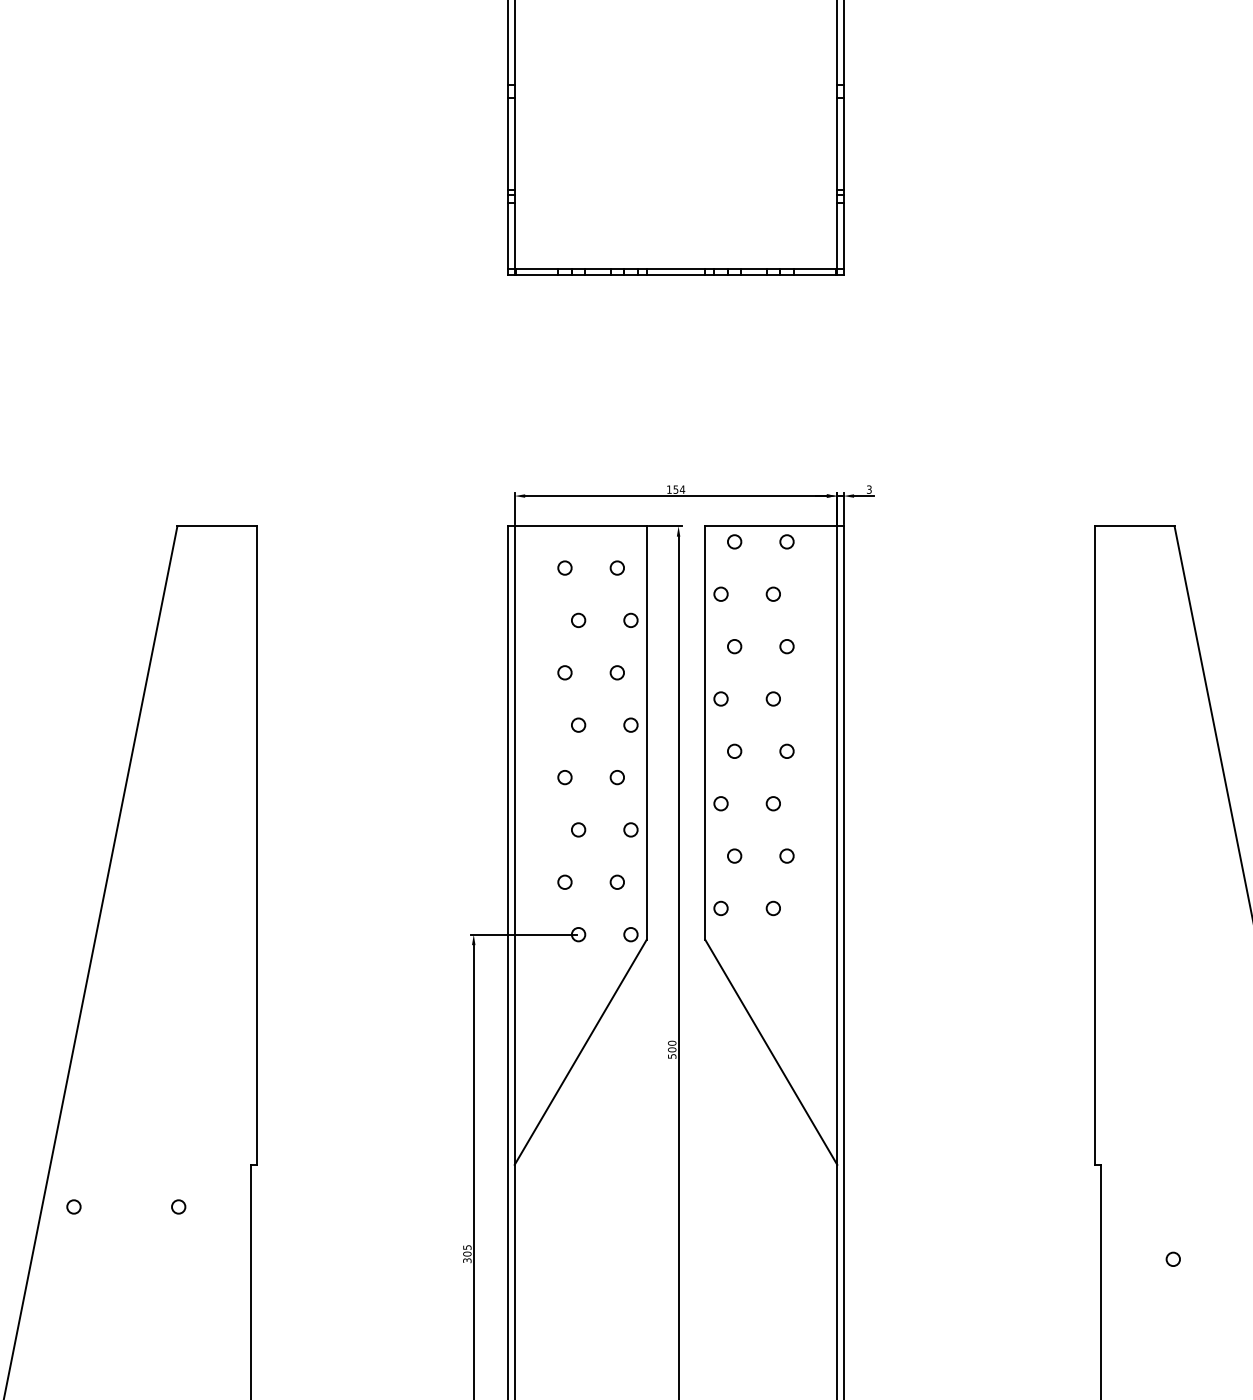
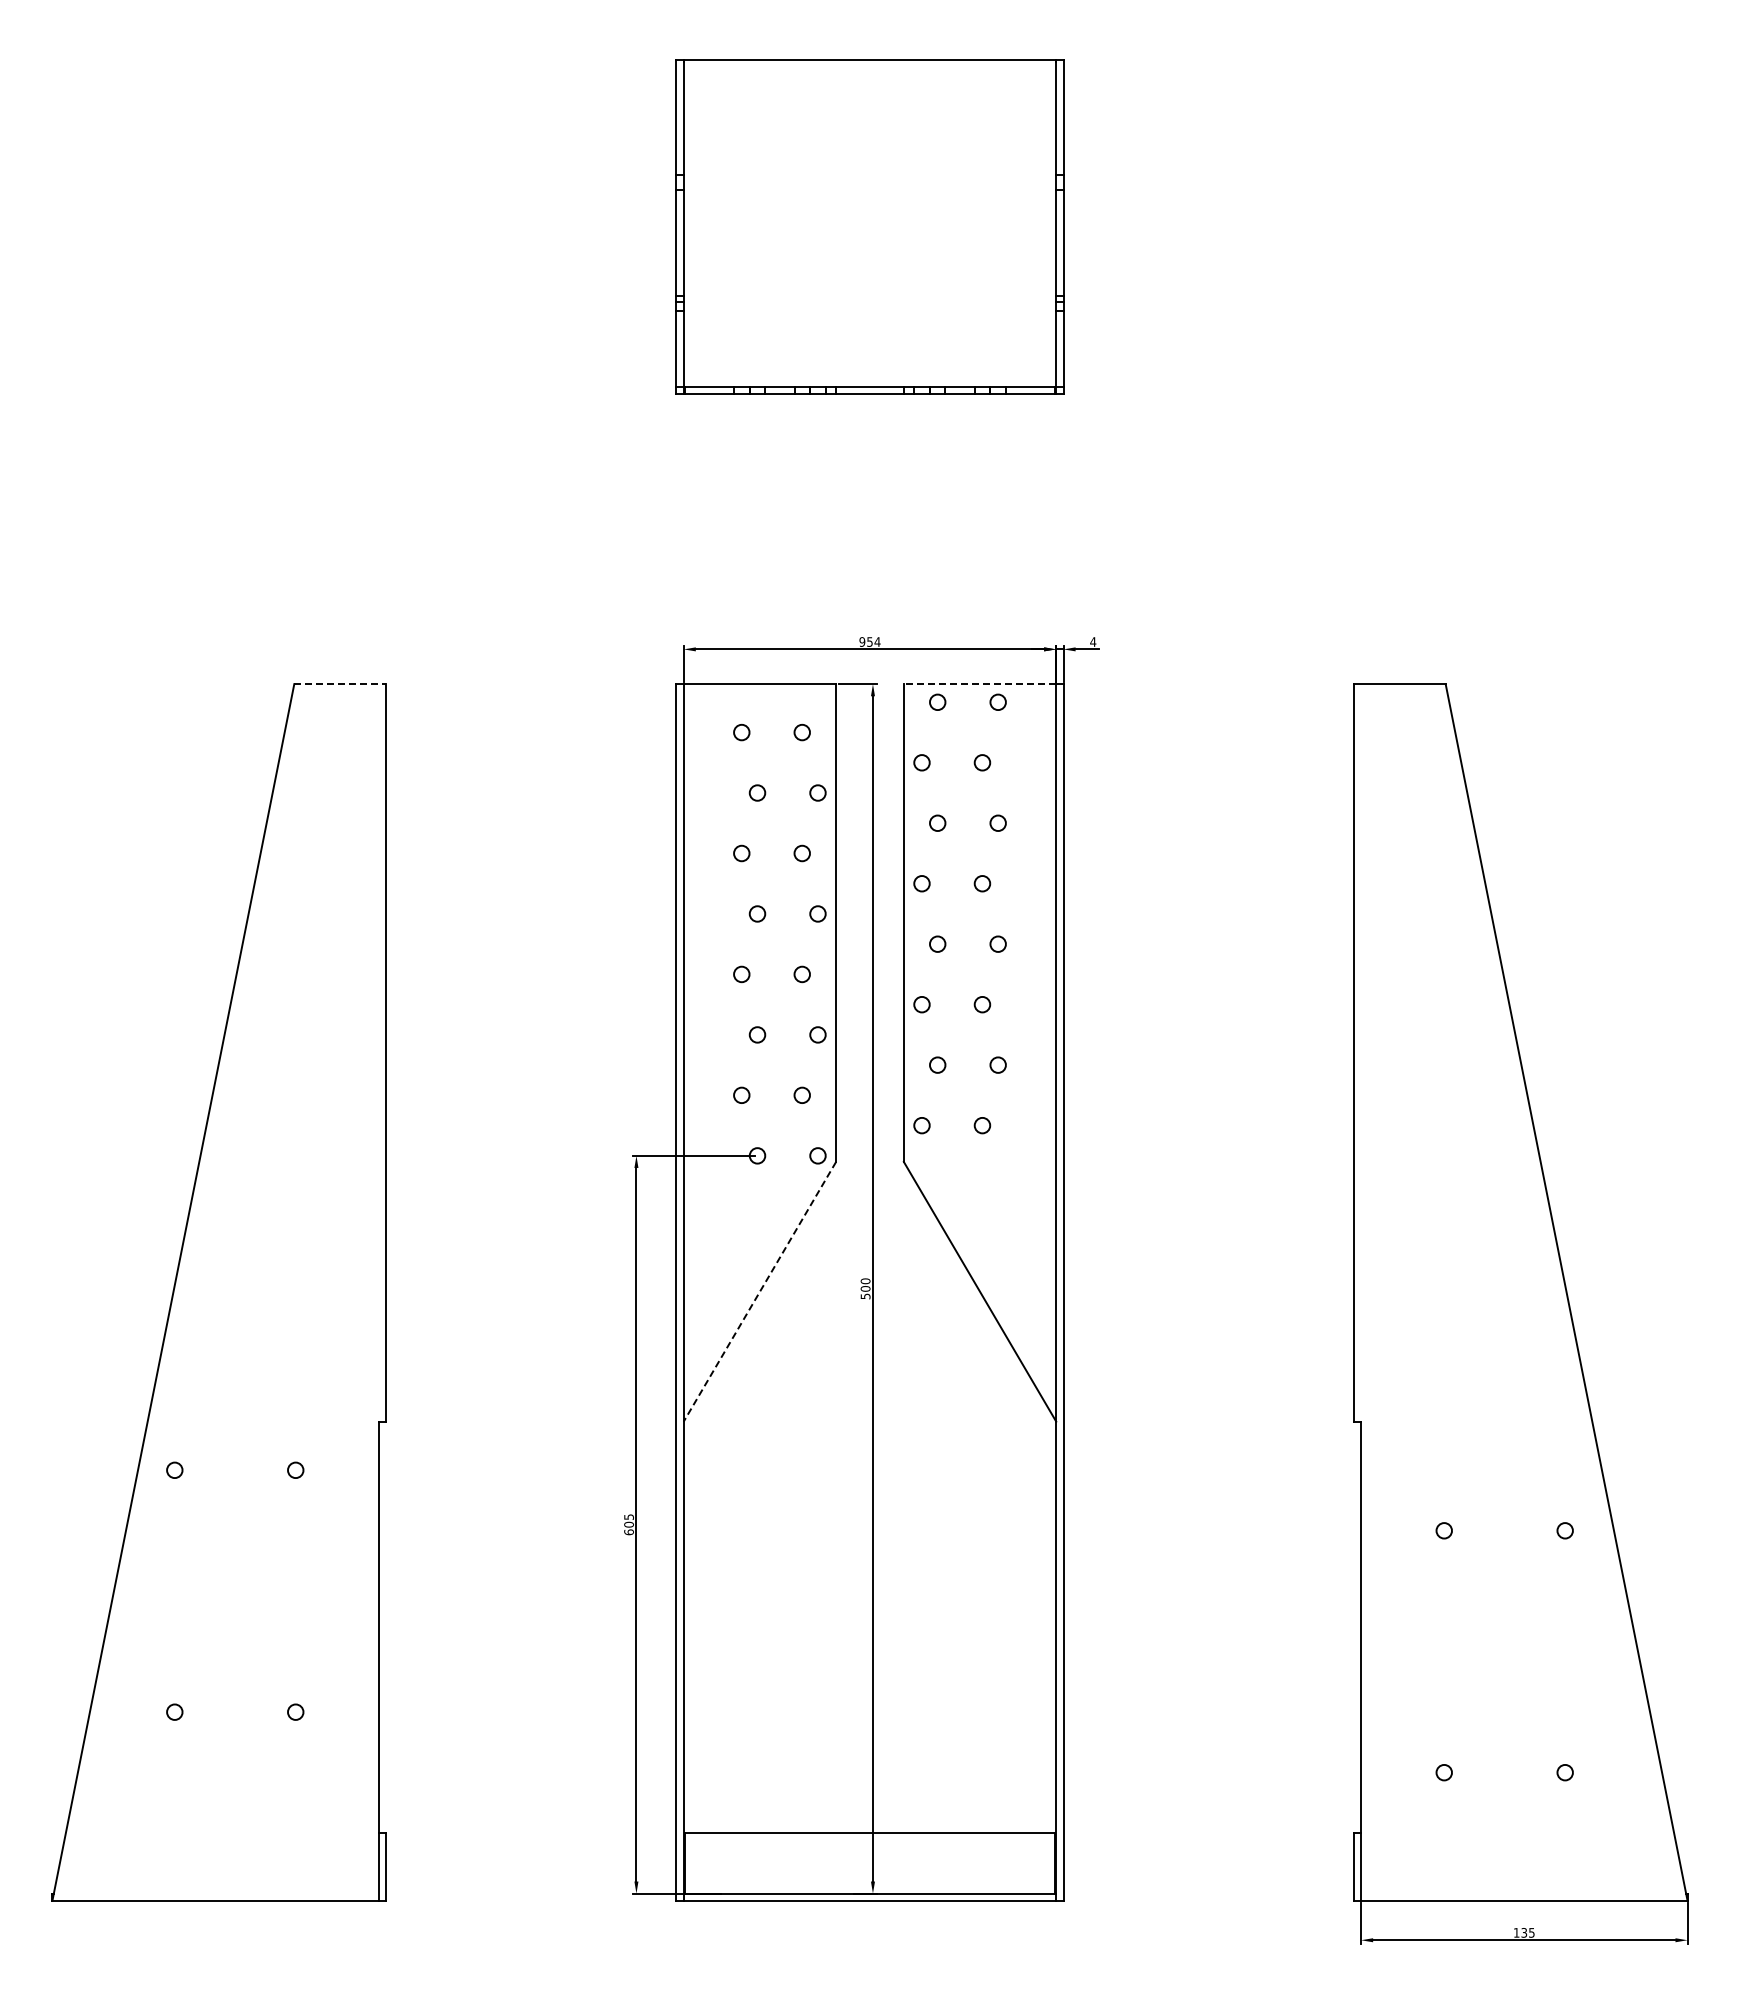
text: (669, 489) -> (862, 641), 154 -> 954
text: (869, 489) -> (1093, 641), 3 -> 4
line: (217, 526) -> (340, 684), solid -> dashed
line: (770, 526) -> (979, 684), solid -> dashed
line: (580, 1052) -> (759, 1291), solid -> dashed
text: (466, 1260) -> (628, 1532), 305 -> 605

